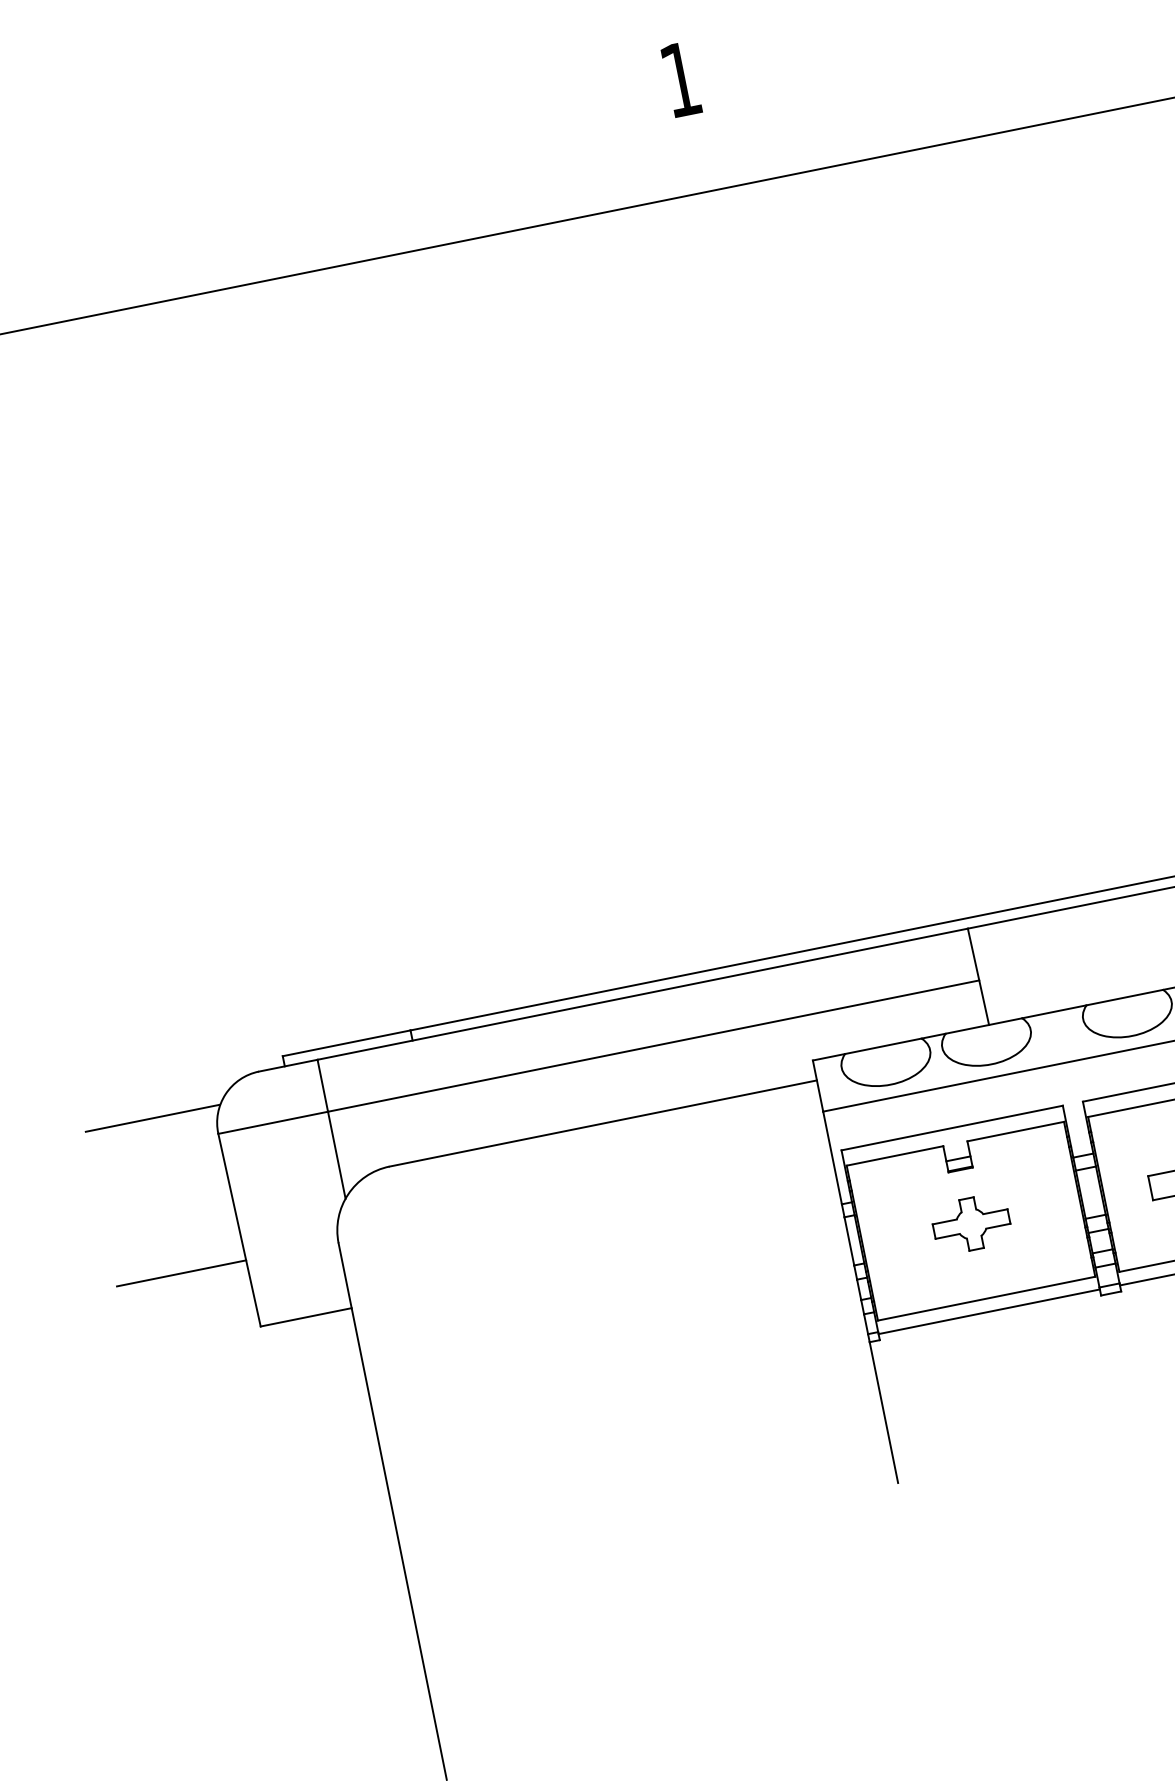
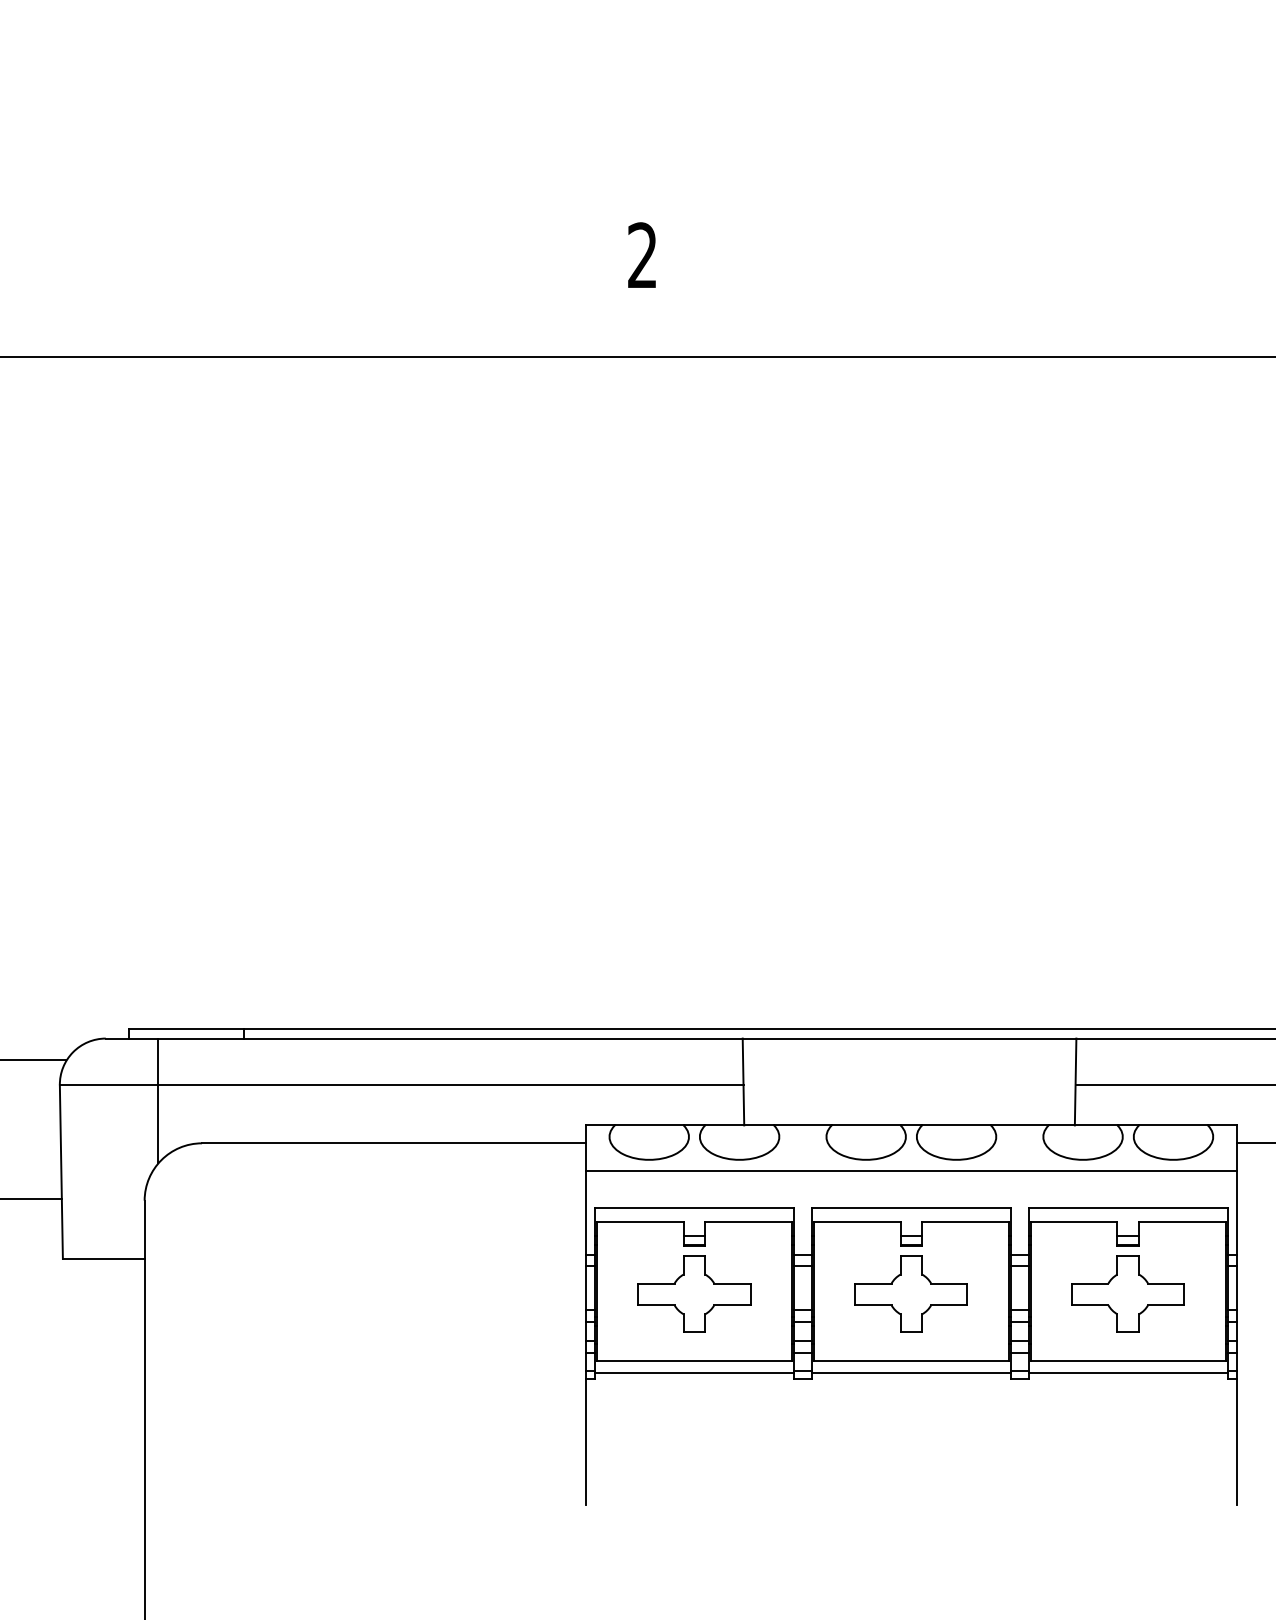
text: (680, 78) -> (642, 254), 1 -> 2
part: (971, 1223) -> (694, 1293), size x1.67

